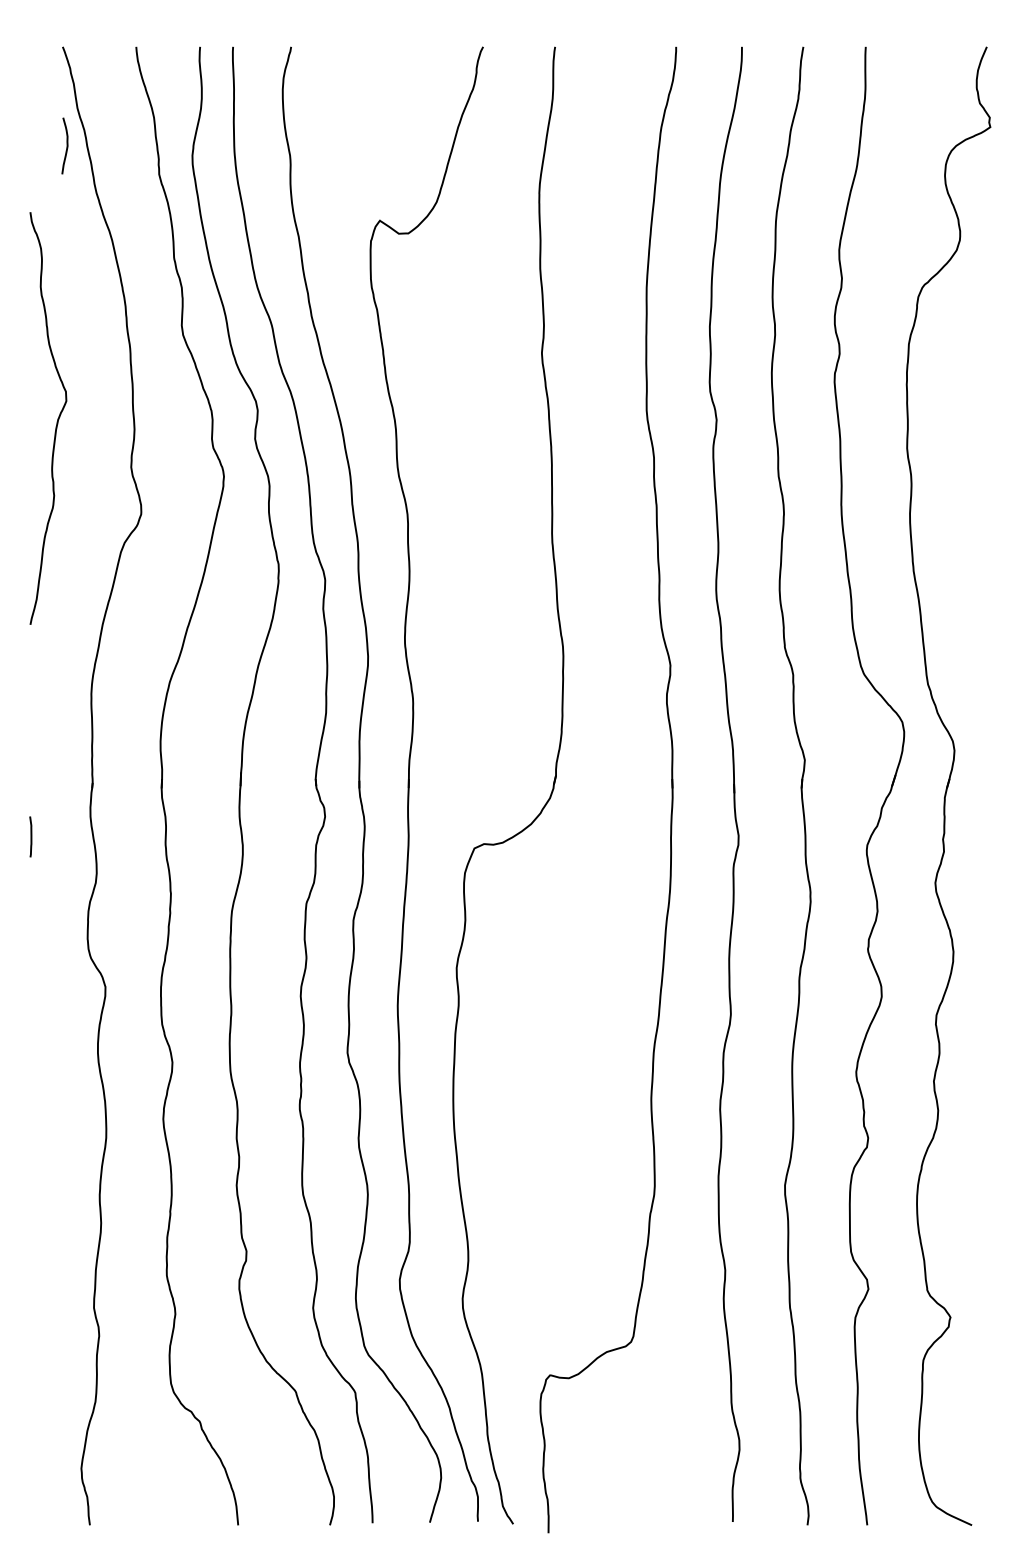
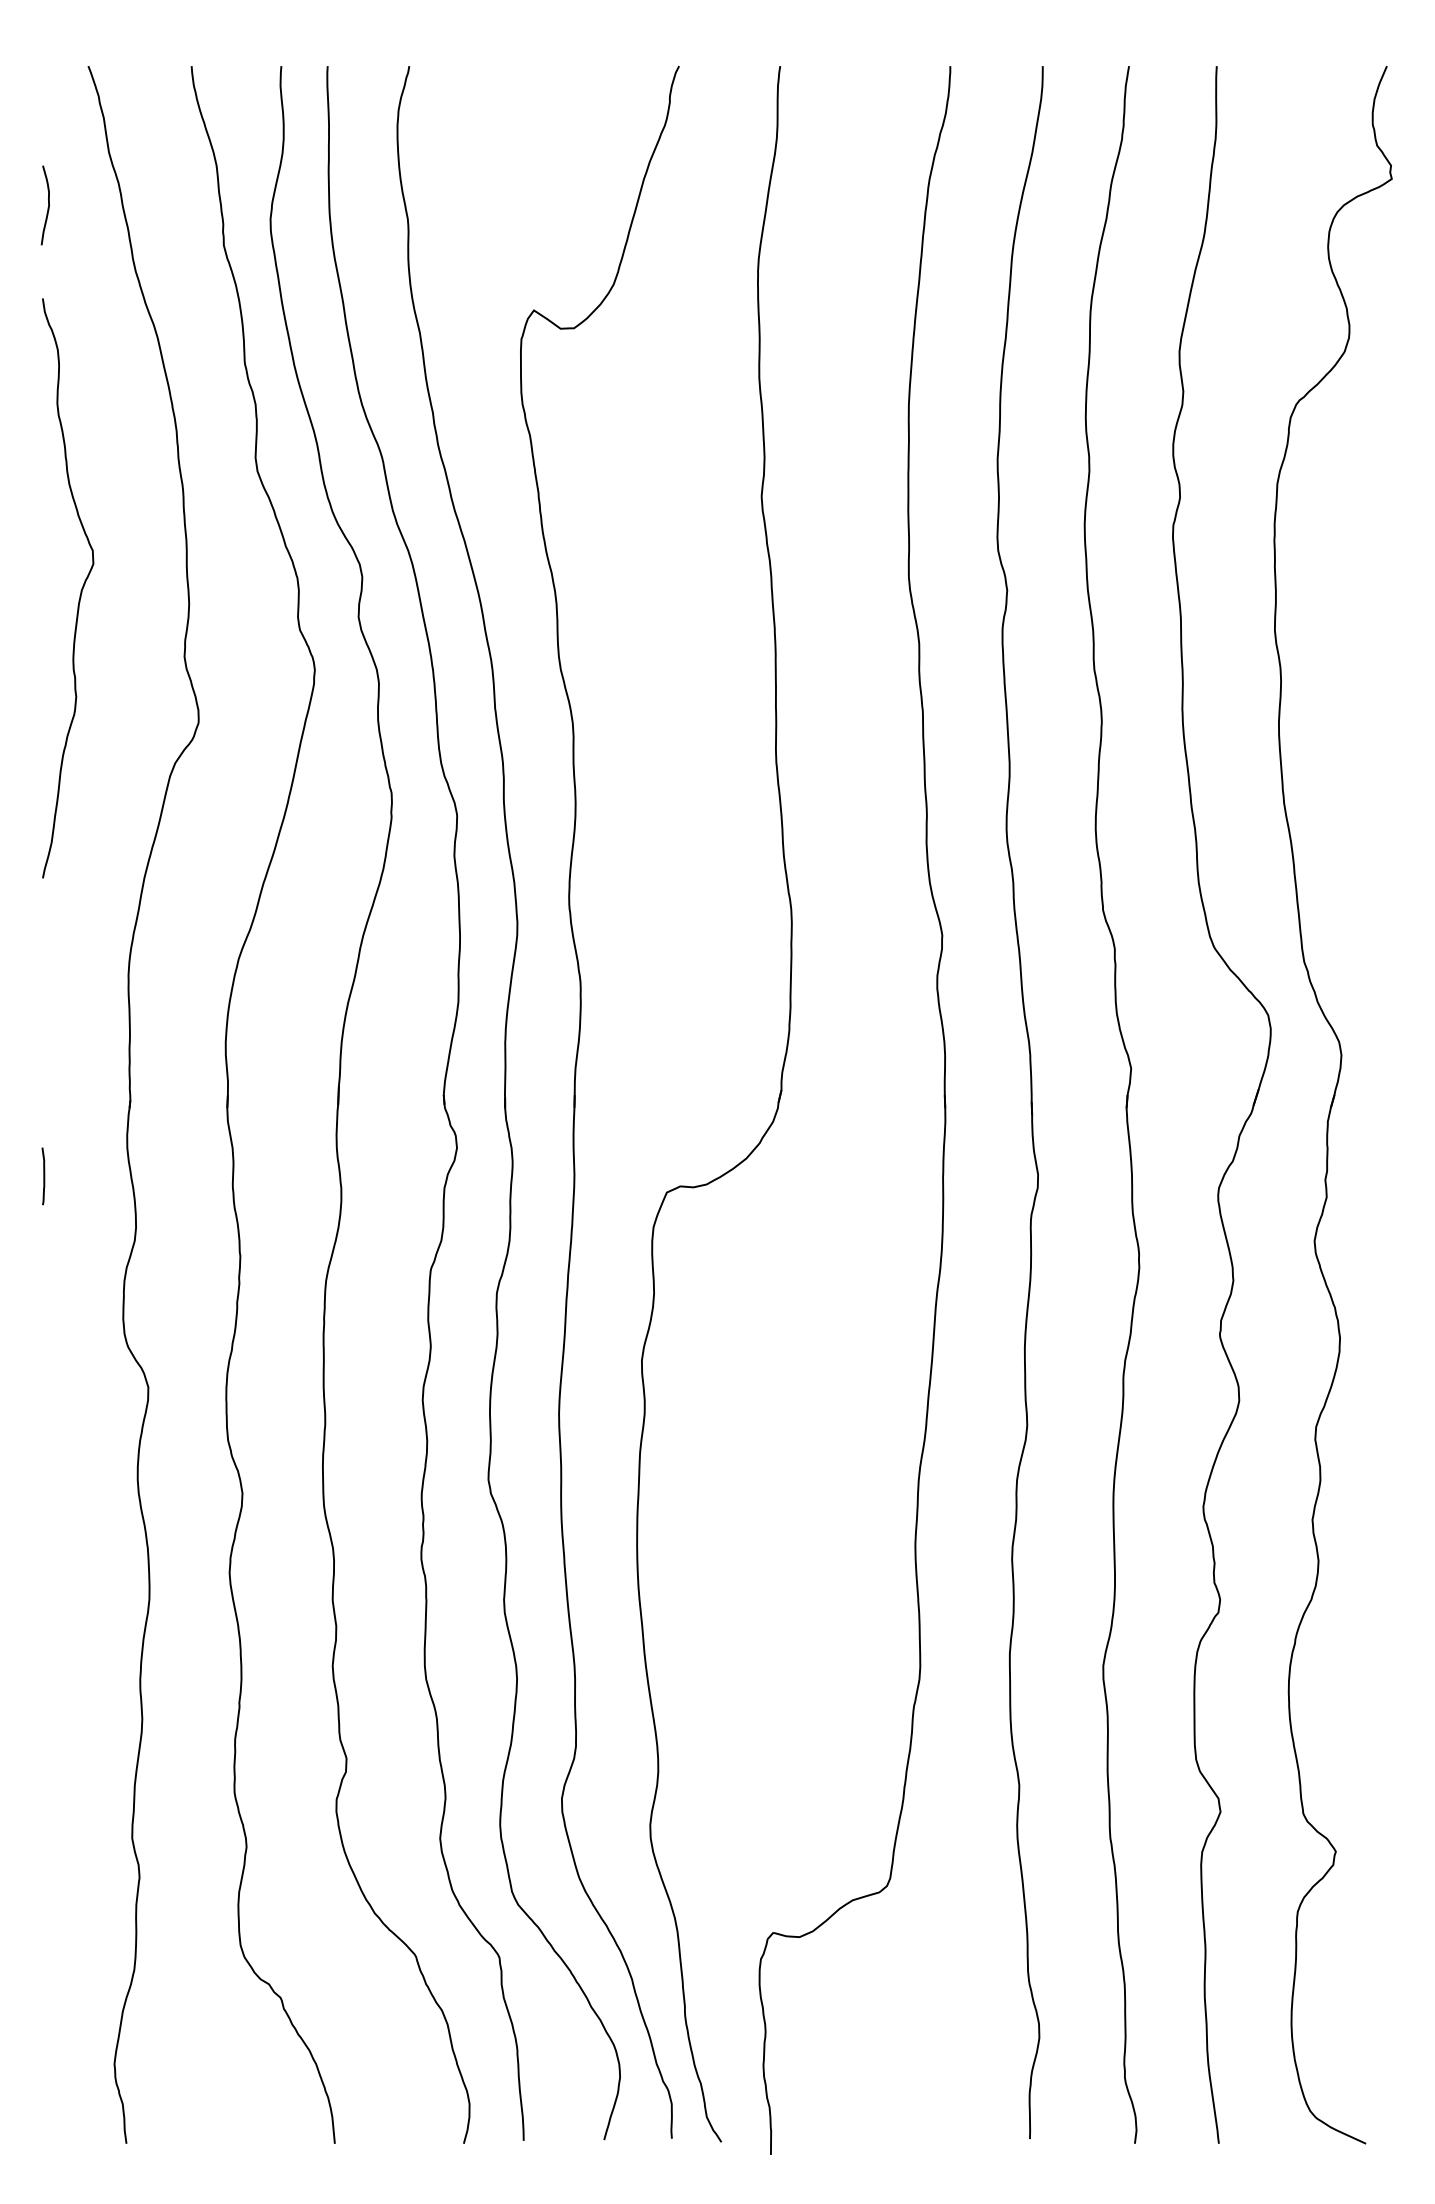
curve: (66, 147) -> (47, 207), moved

